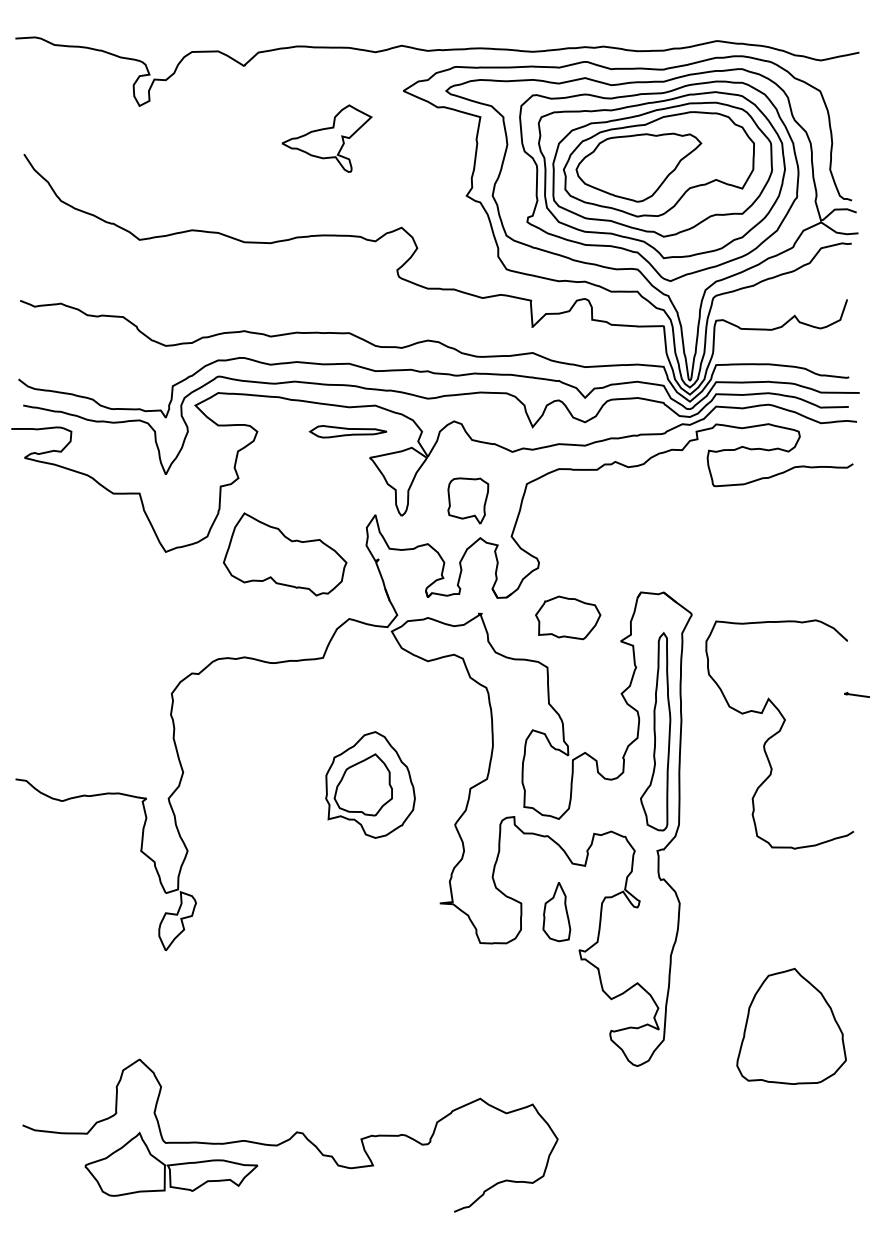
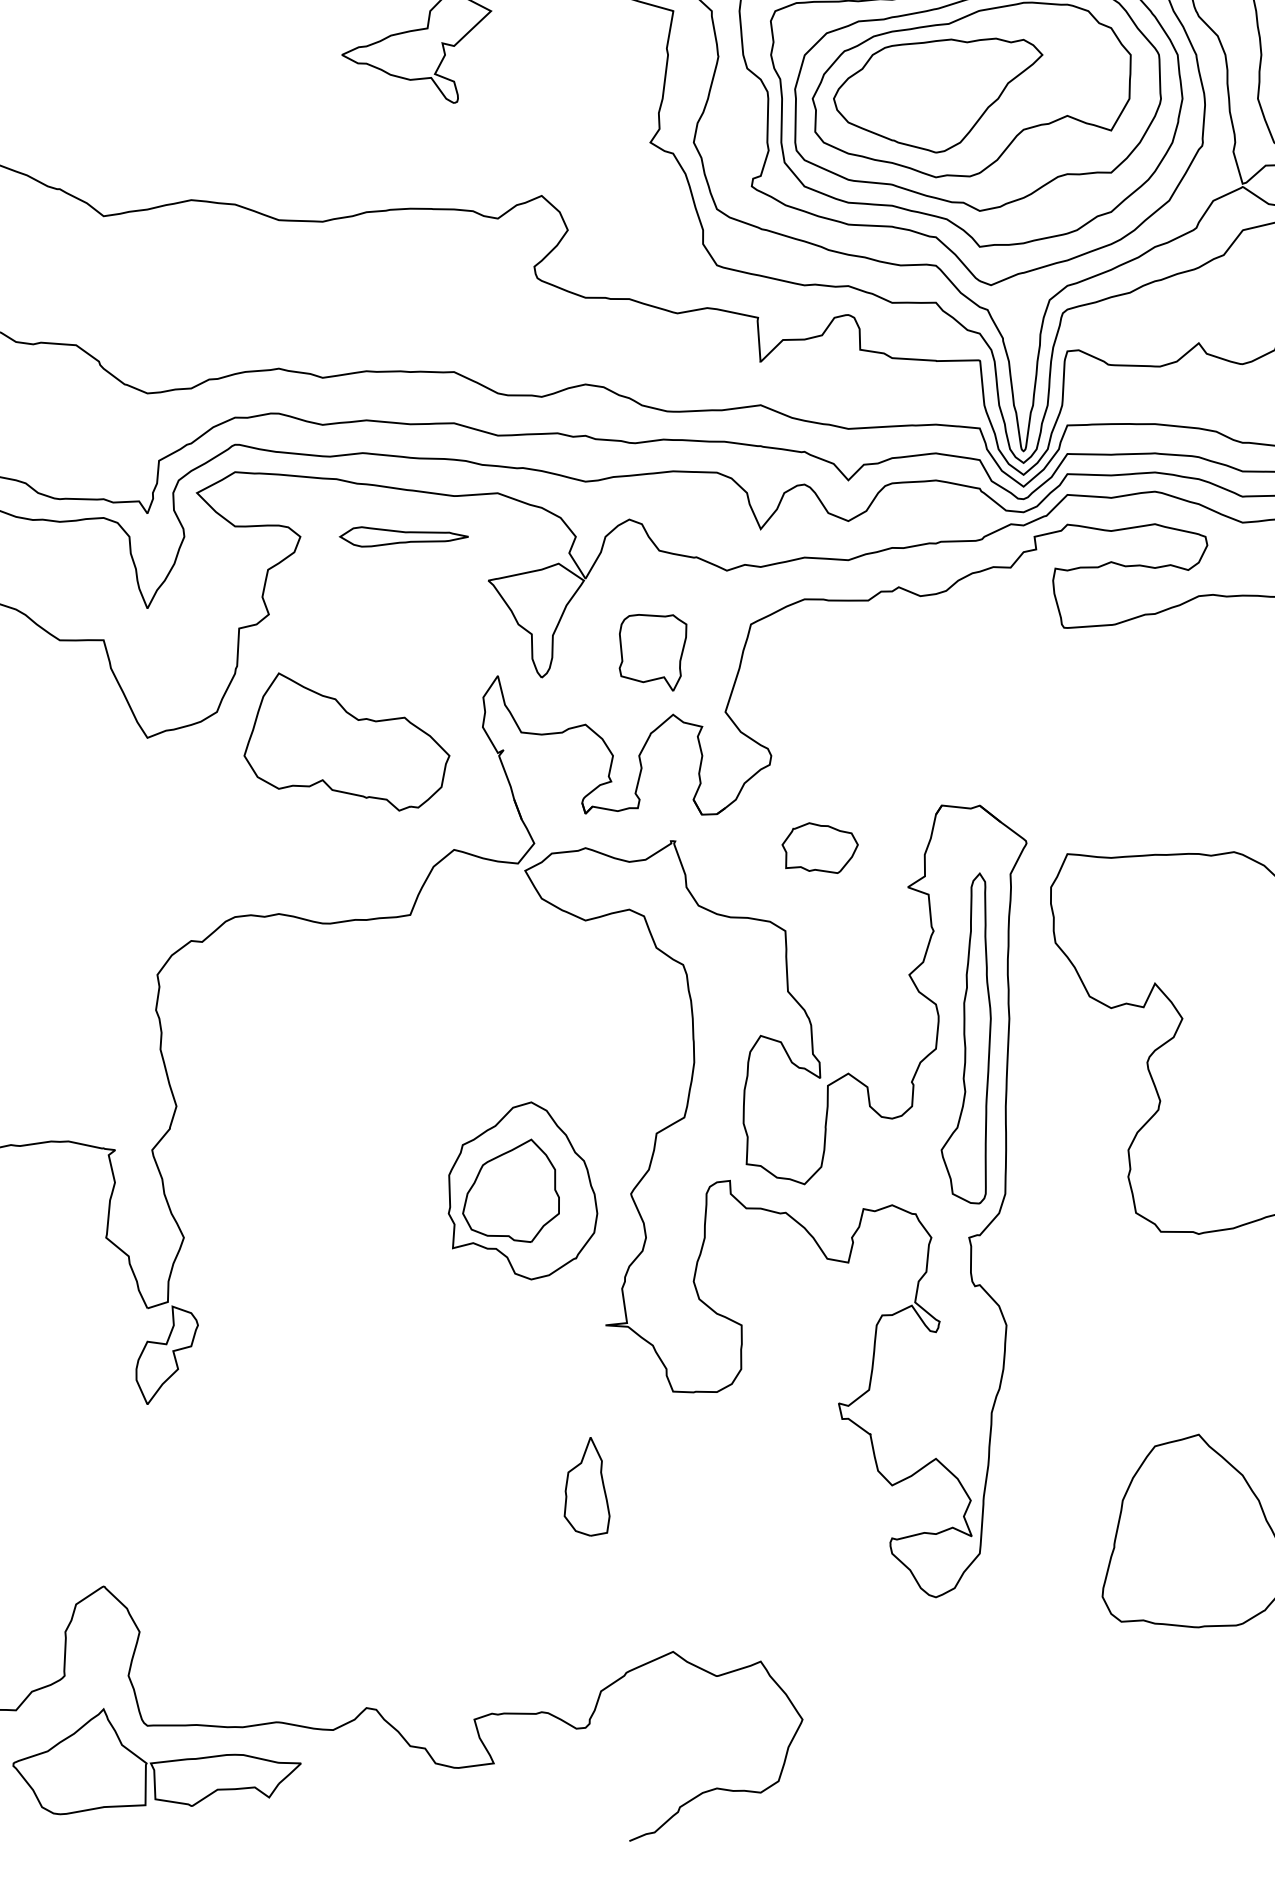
part: (347, 431) -> (402, 536), moved
part: (568, 617) -> (820, 847), size x0.7
part: (370, 784) -> (523, 1190), moved
part: (556, 912) -> (586, 1487), moved

